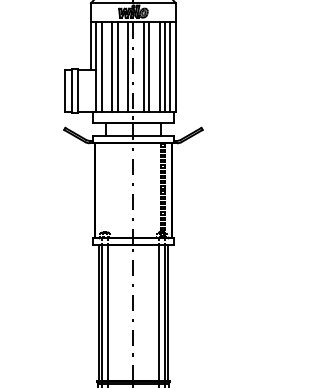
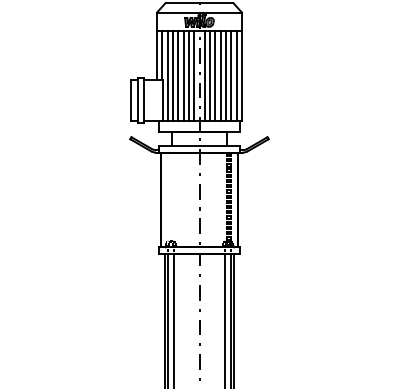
line: (107, 66) -> (173, 75), added
line: (122, 66) -> (188, 75), added
line: (138, 66) -> (204, 75), added
line: (154, 66) -> (220, 75), added

